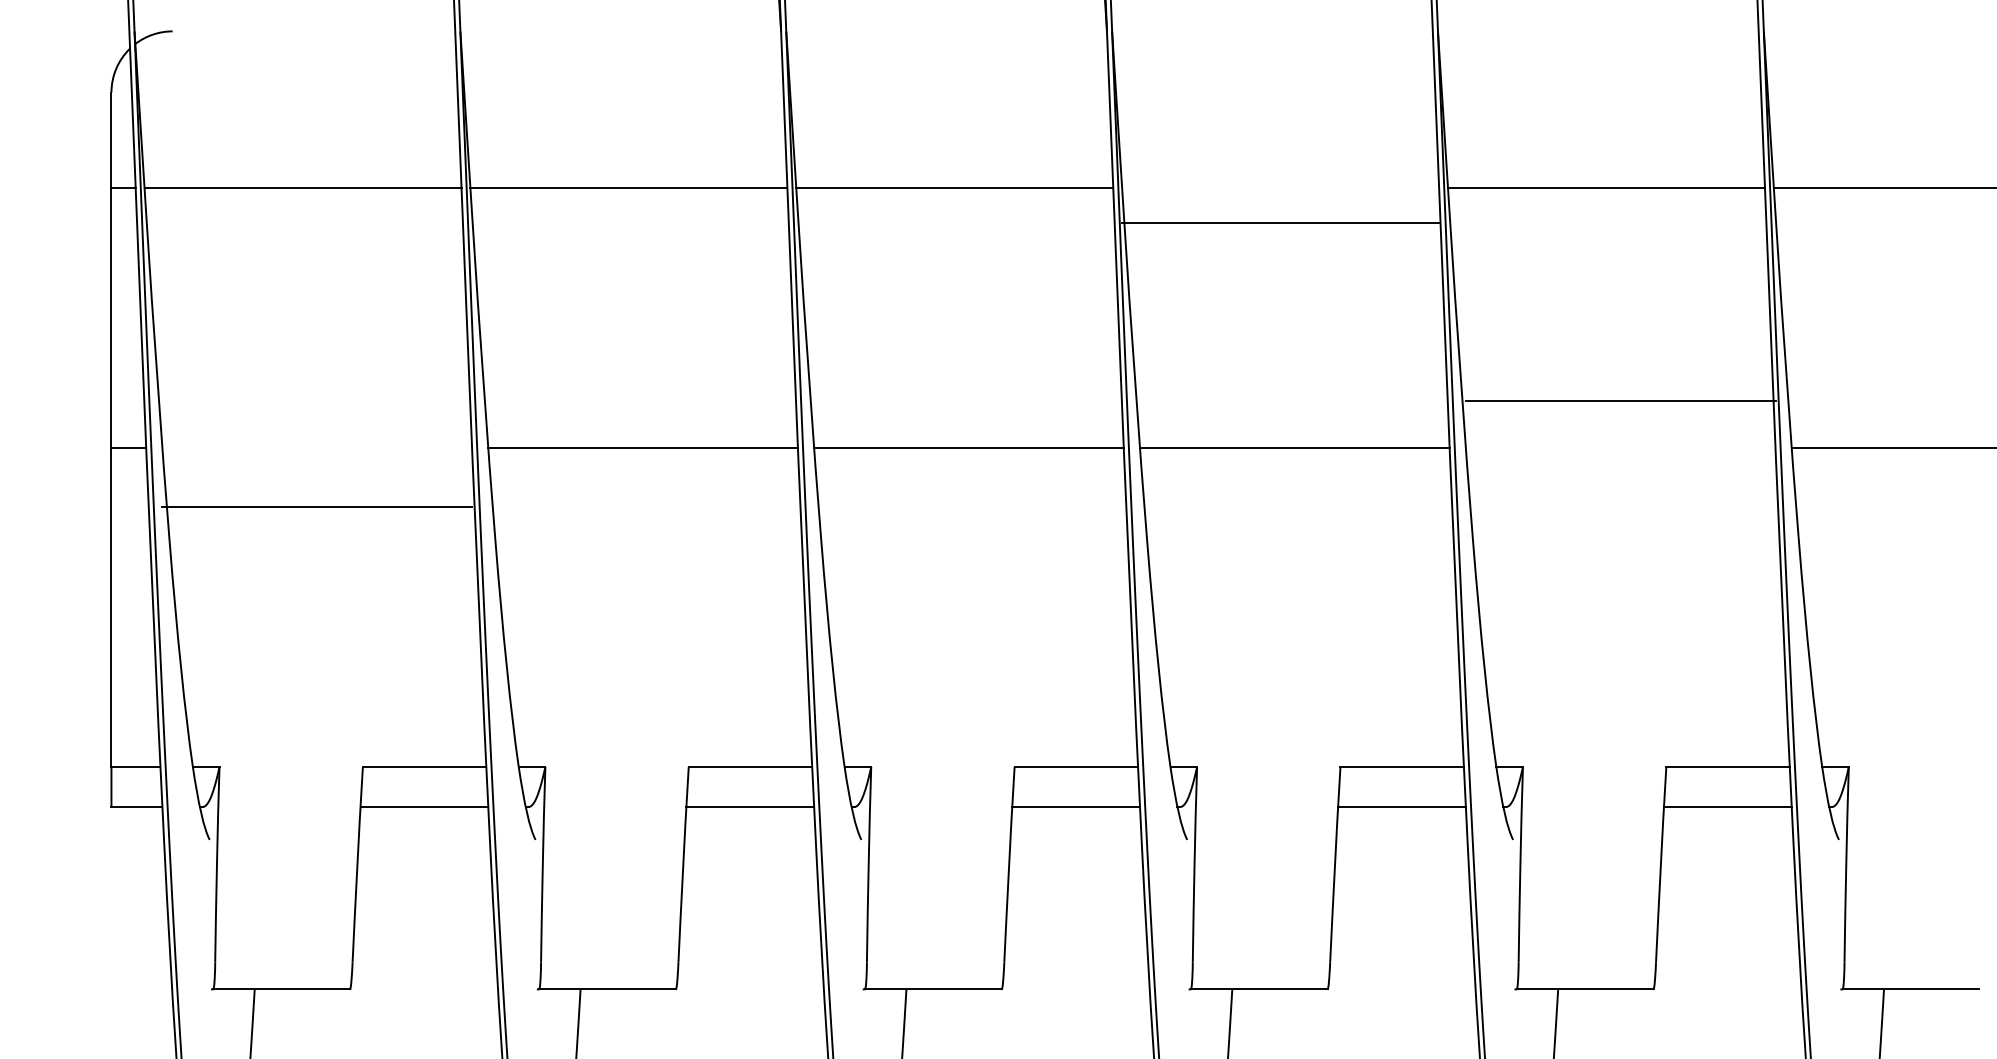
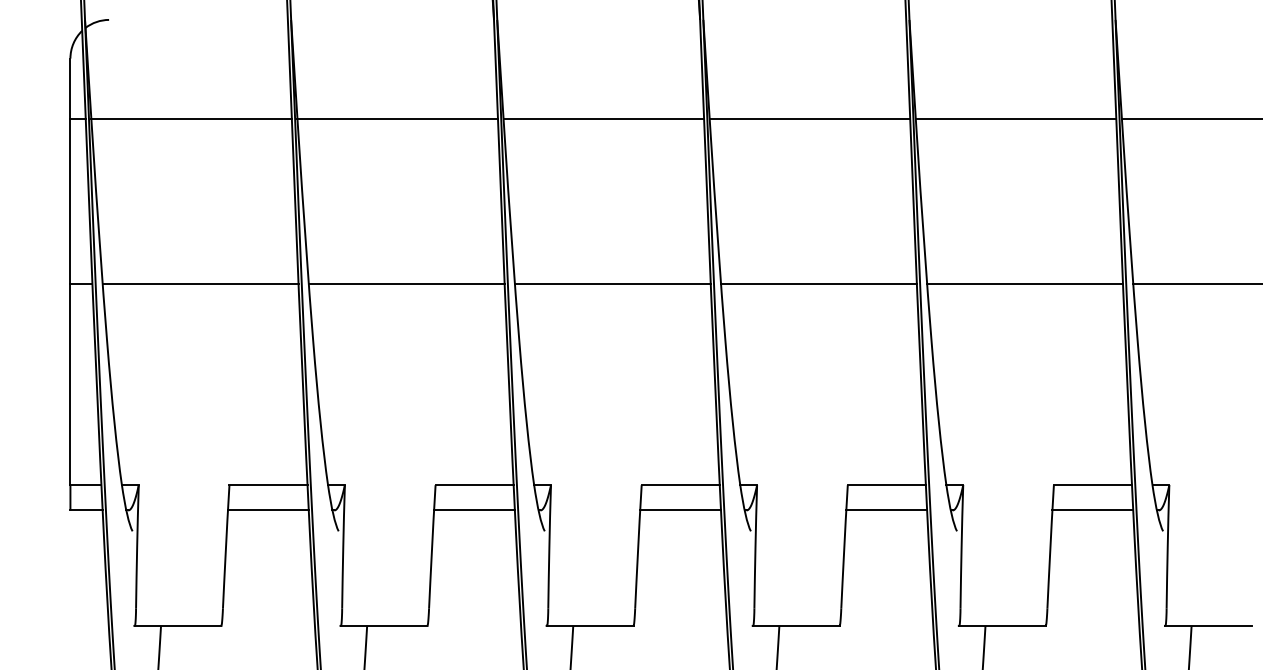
line: (1279, 221) -> (809, 118), moved
line: (1621, 400) -> (1025, 283), moved
line: (317, 506) -> (200, 283), moved

